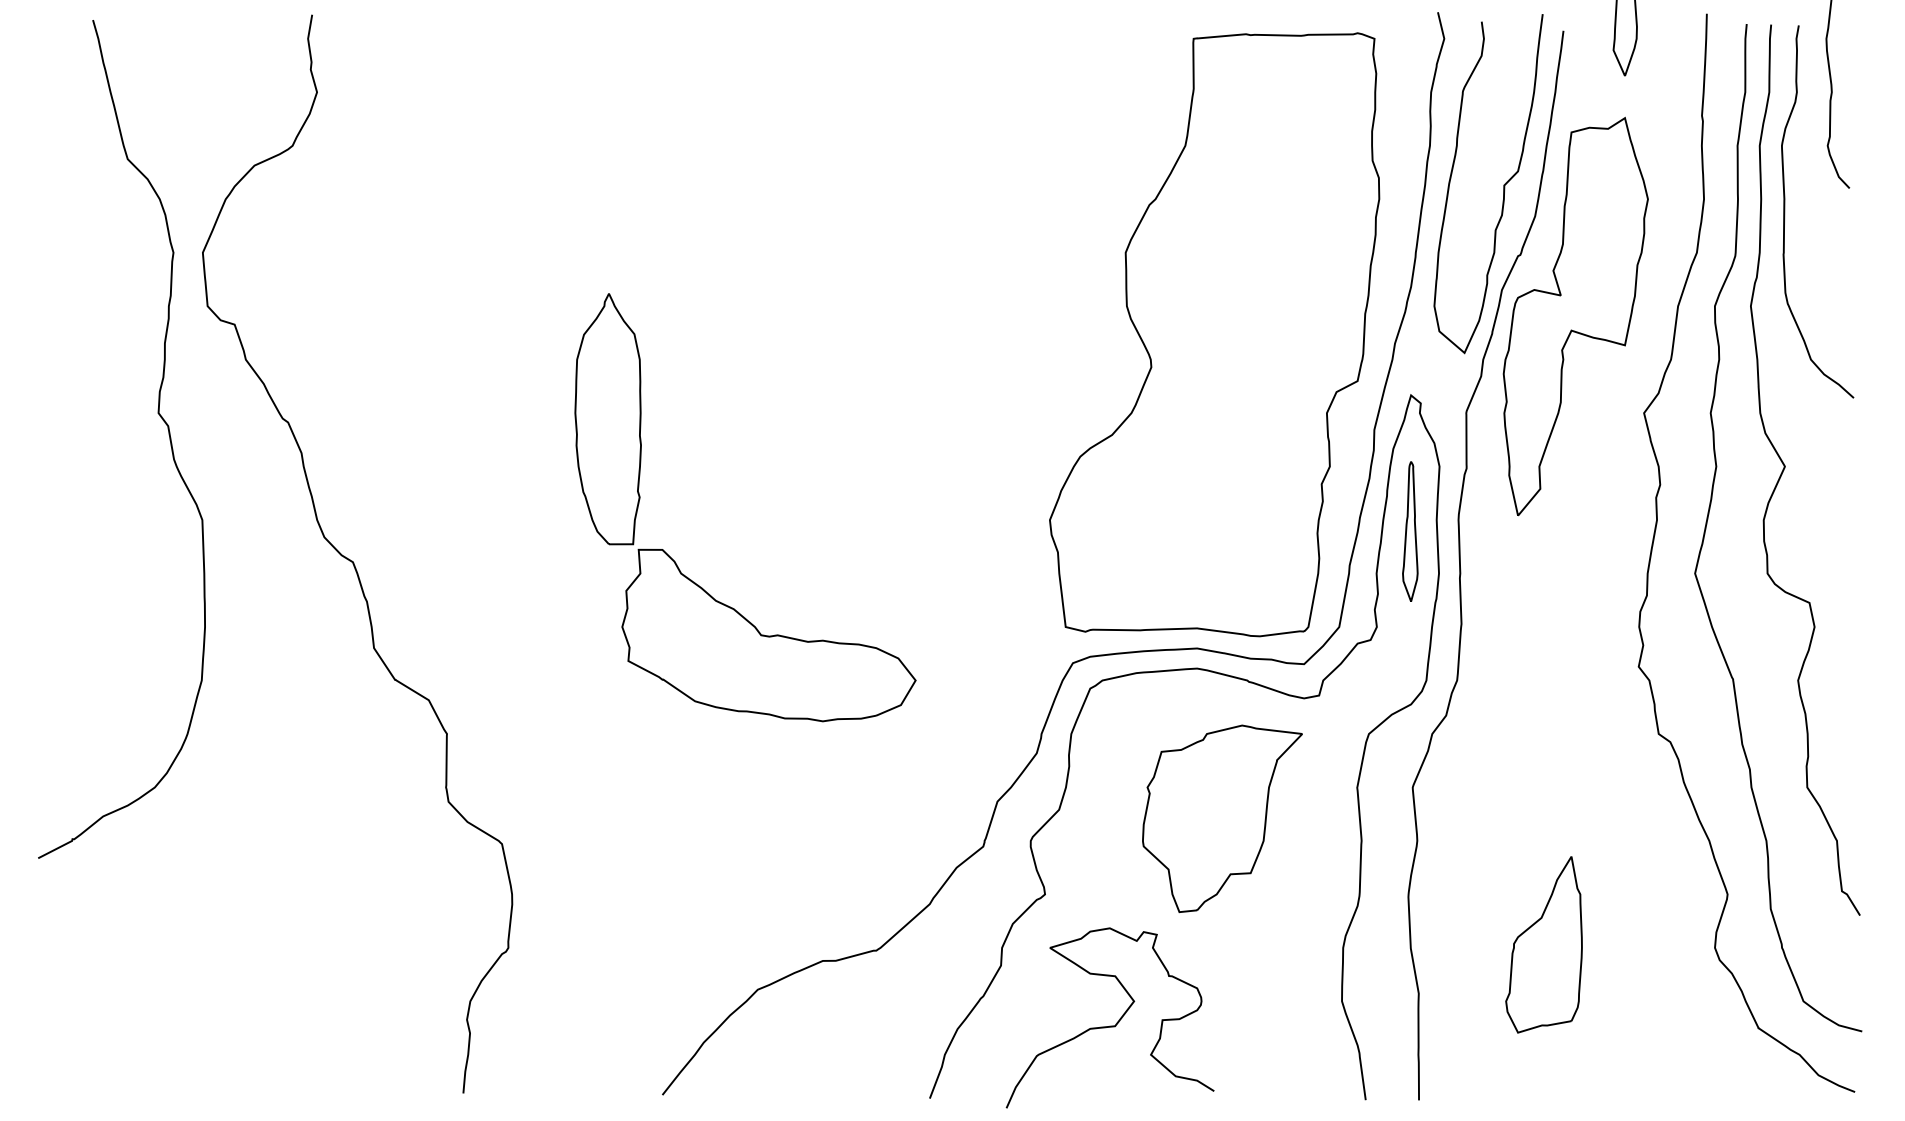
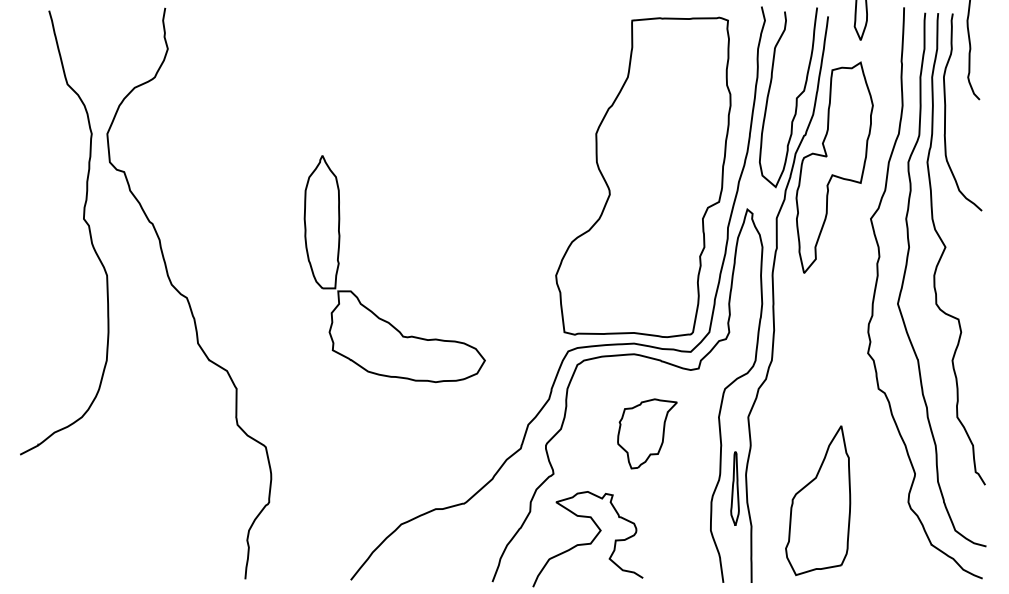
part: (1409, 531) -> (734, 488), moved
part: (1222, 818) -> (647, 433), size x0.7
part: (1543, 944) -> (817, 500), size x1.6

